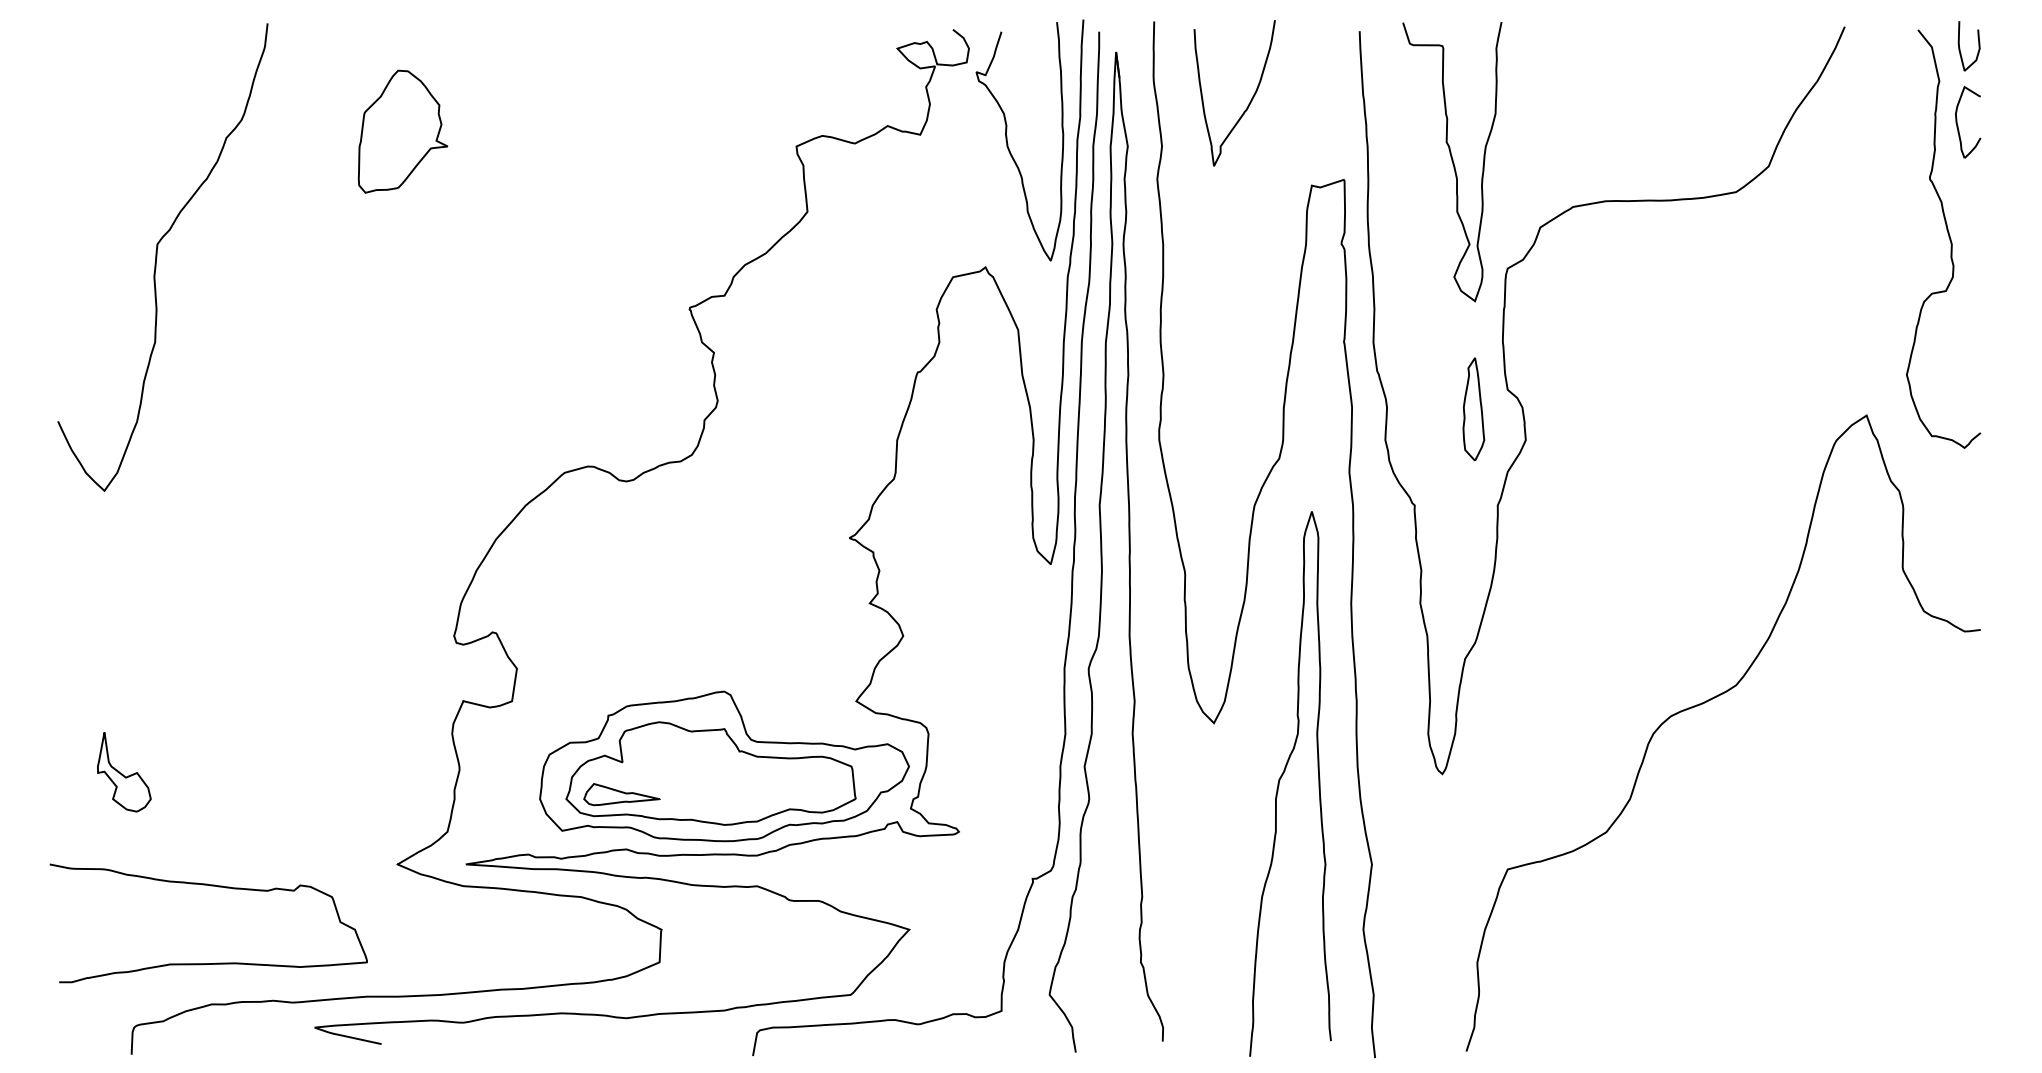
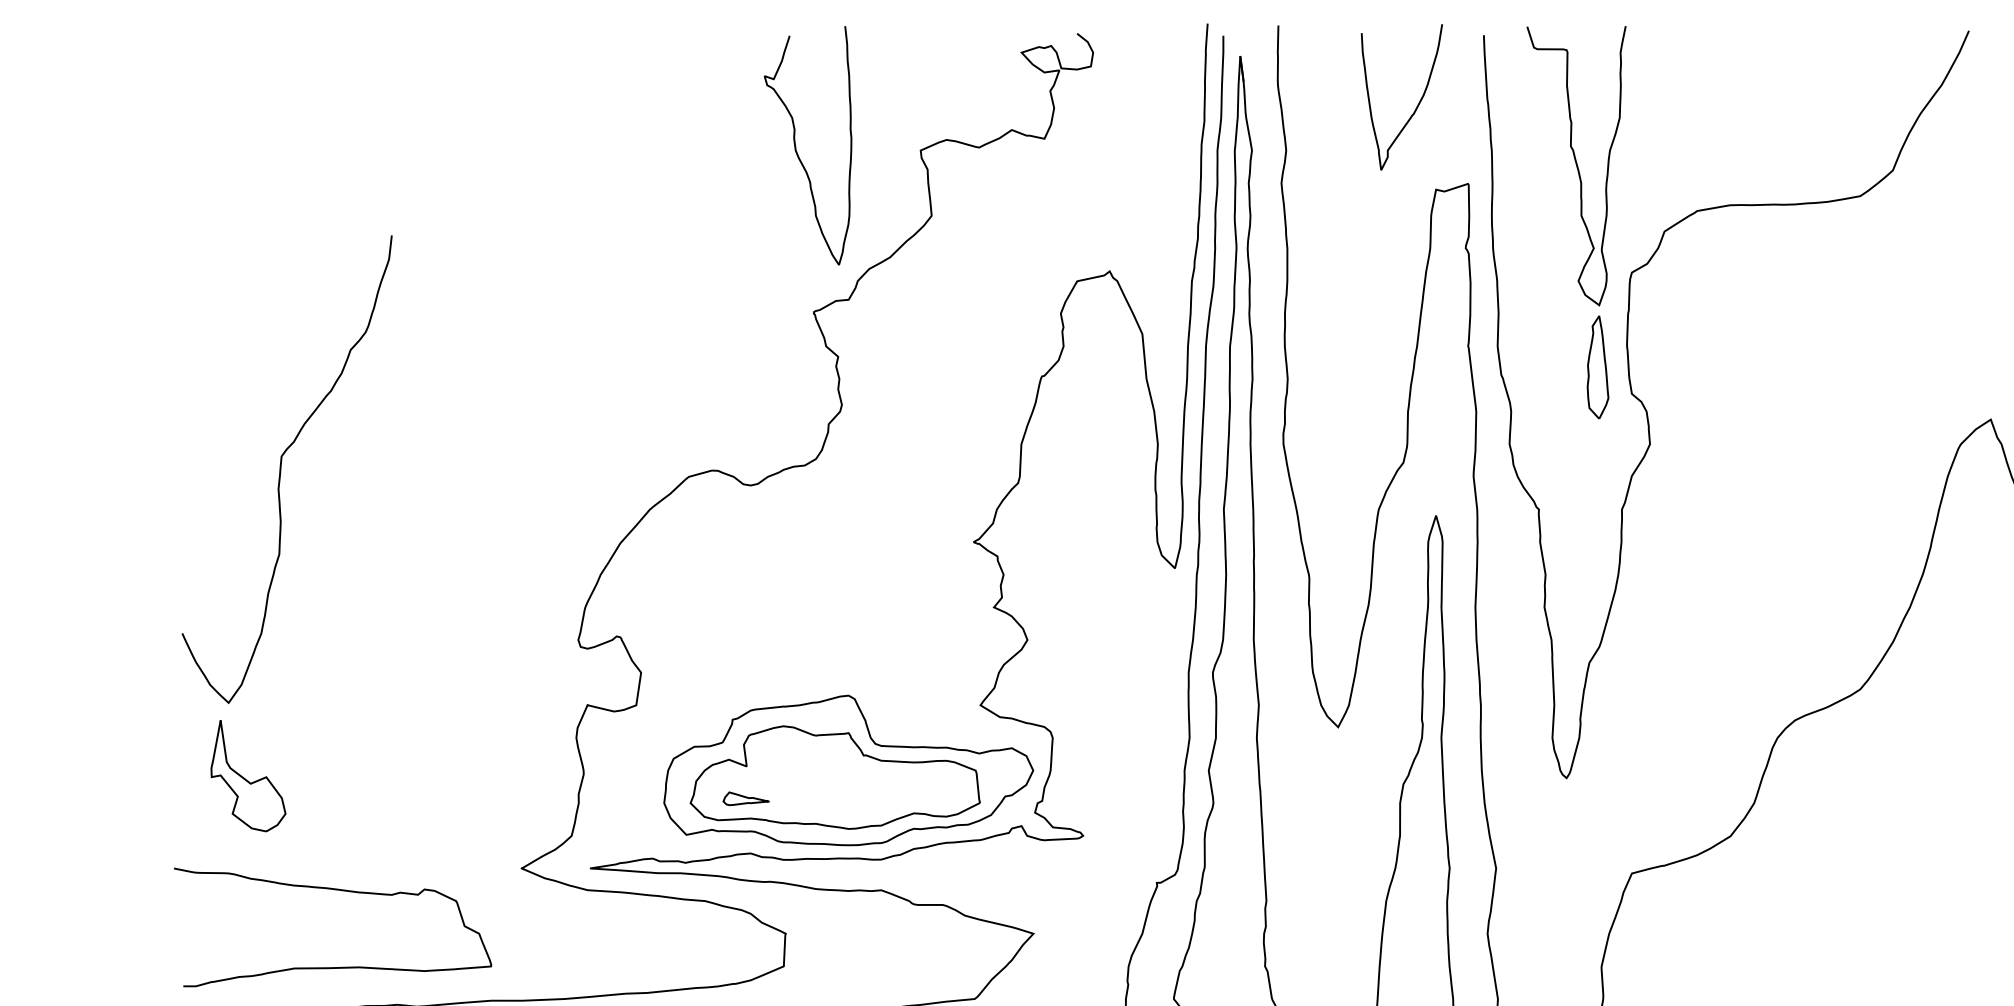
curve: (1250, 100) -> (1417, 104), moved
part: (402, 131) -> (526, 135), removed
curve: (1008, 143) -> (796, 147), moved
curve: (157, 257) -> (281, 469), moved
part: (1473, 409) -> (1597, 367), moved
part: (124, 772) -> (248, 776), size x1.4
part: (621, 794) -> (745, 798), size x0.6

